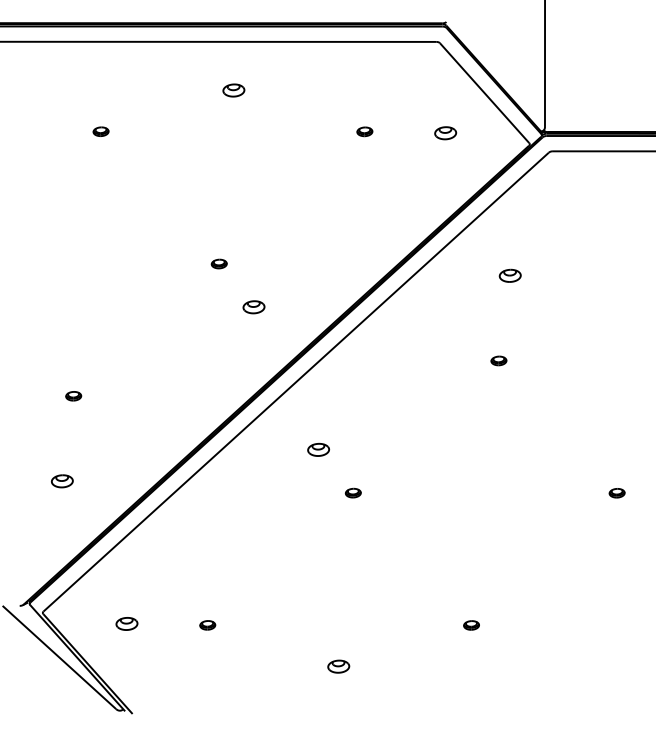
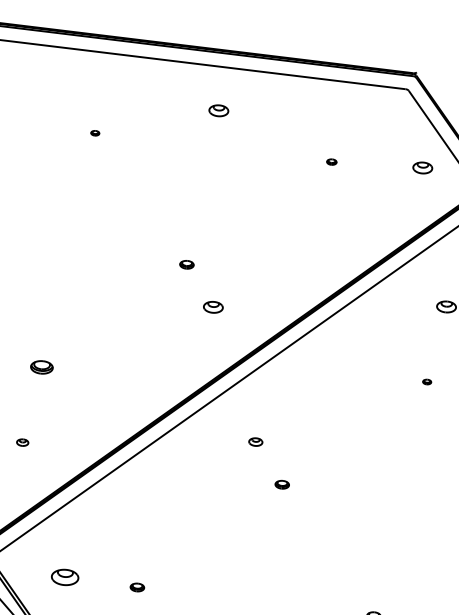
part: (100, 131) -> (94, 133), size x0.6
part: (364, 131) -> (331, 161), size x0.7
part: (445, 133) -> (422, 168), moved
part: (498, 360) -> (426, 381), size x0.6
part: (73, 396) -> (41, 367), size x1.6
part: (318, 449) -> (255, 441), size x0.7
part: (62, 481) -> (22, 442), size x0.6
part: (126, 623) -> (64, 577), size x1.4

